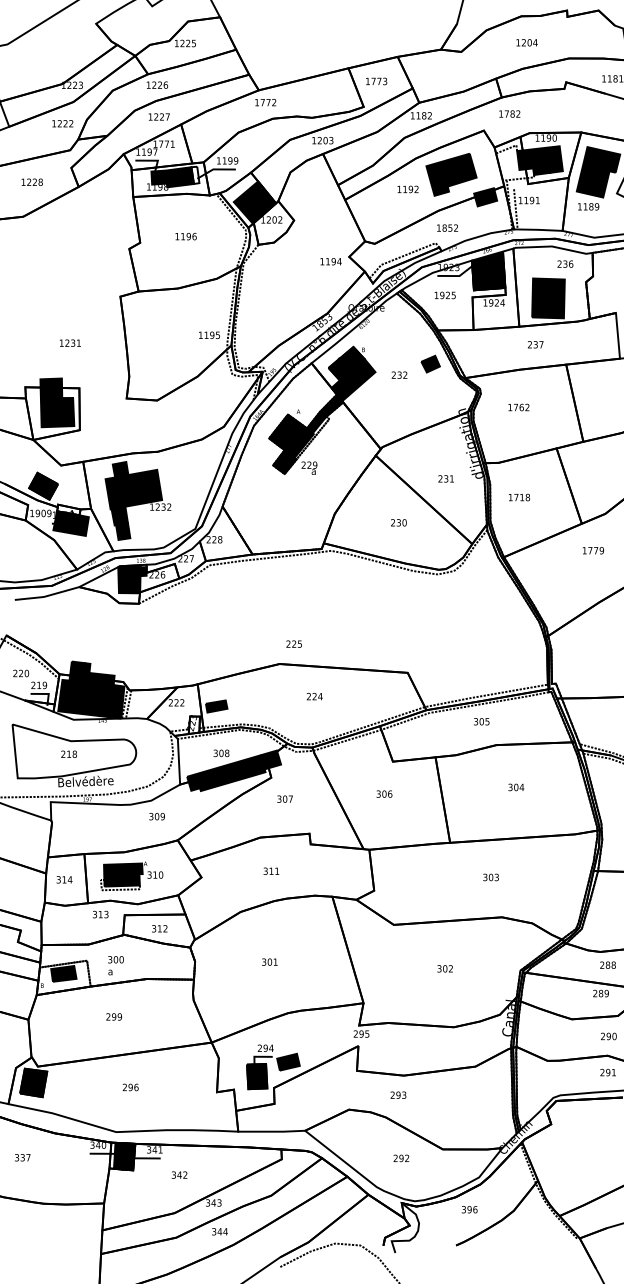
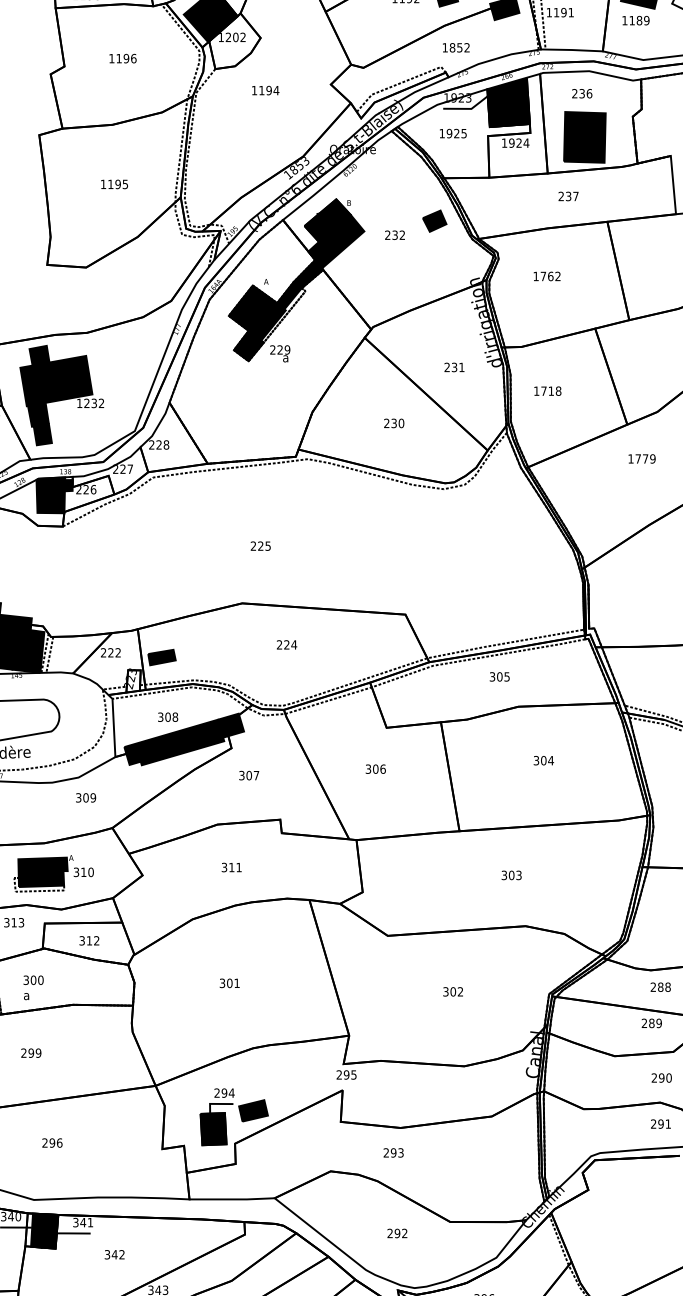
text: (330, 261) -> (264, 90), moved
text: (565, 263) -> (582, 92), moved
text: (209, 334) -> (114, 183), moved
text: (293, 643) -> (259, 545), moved

